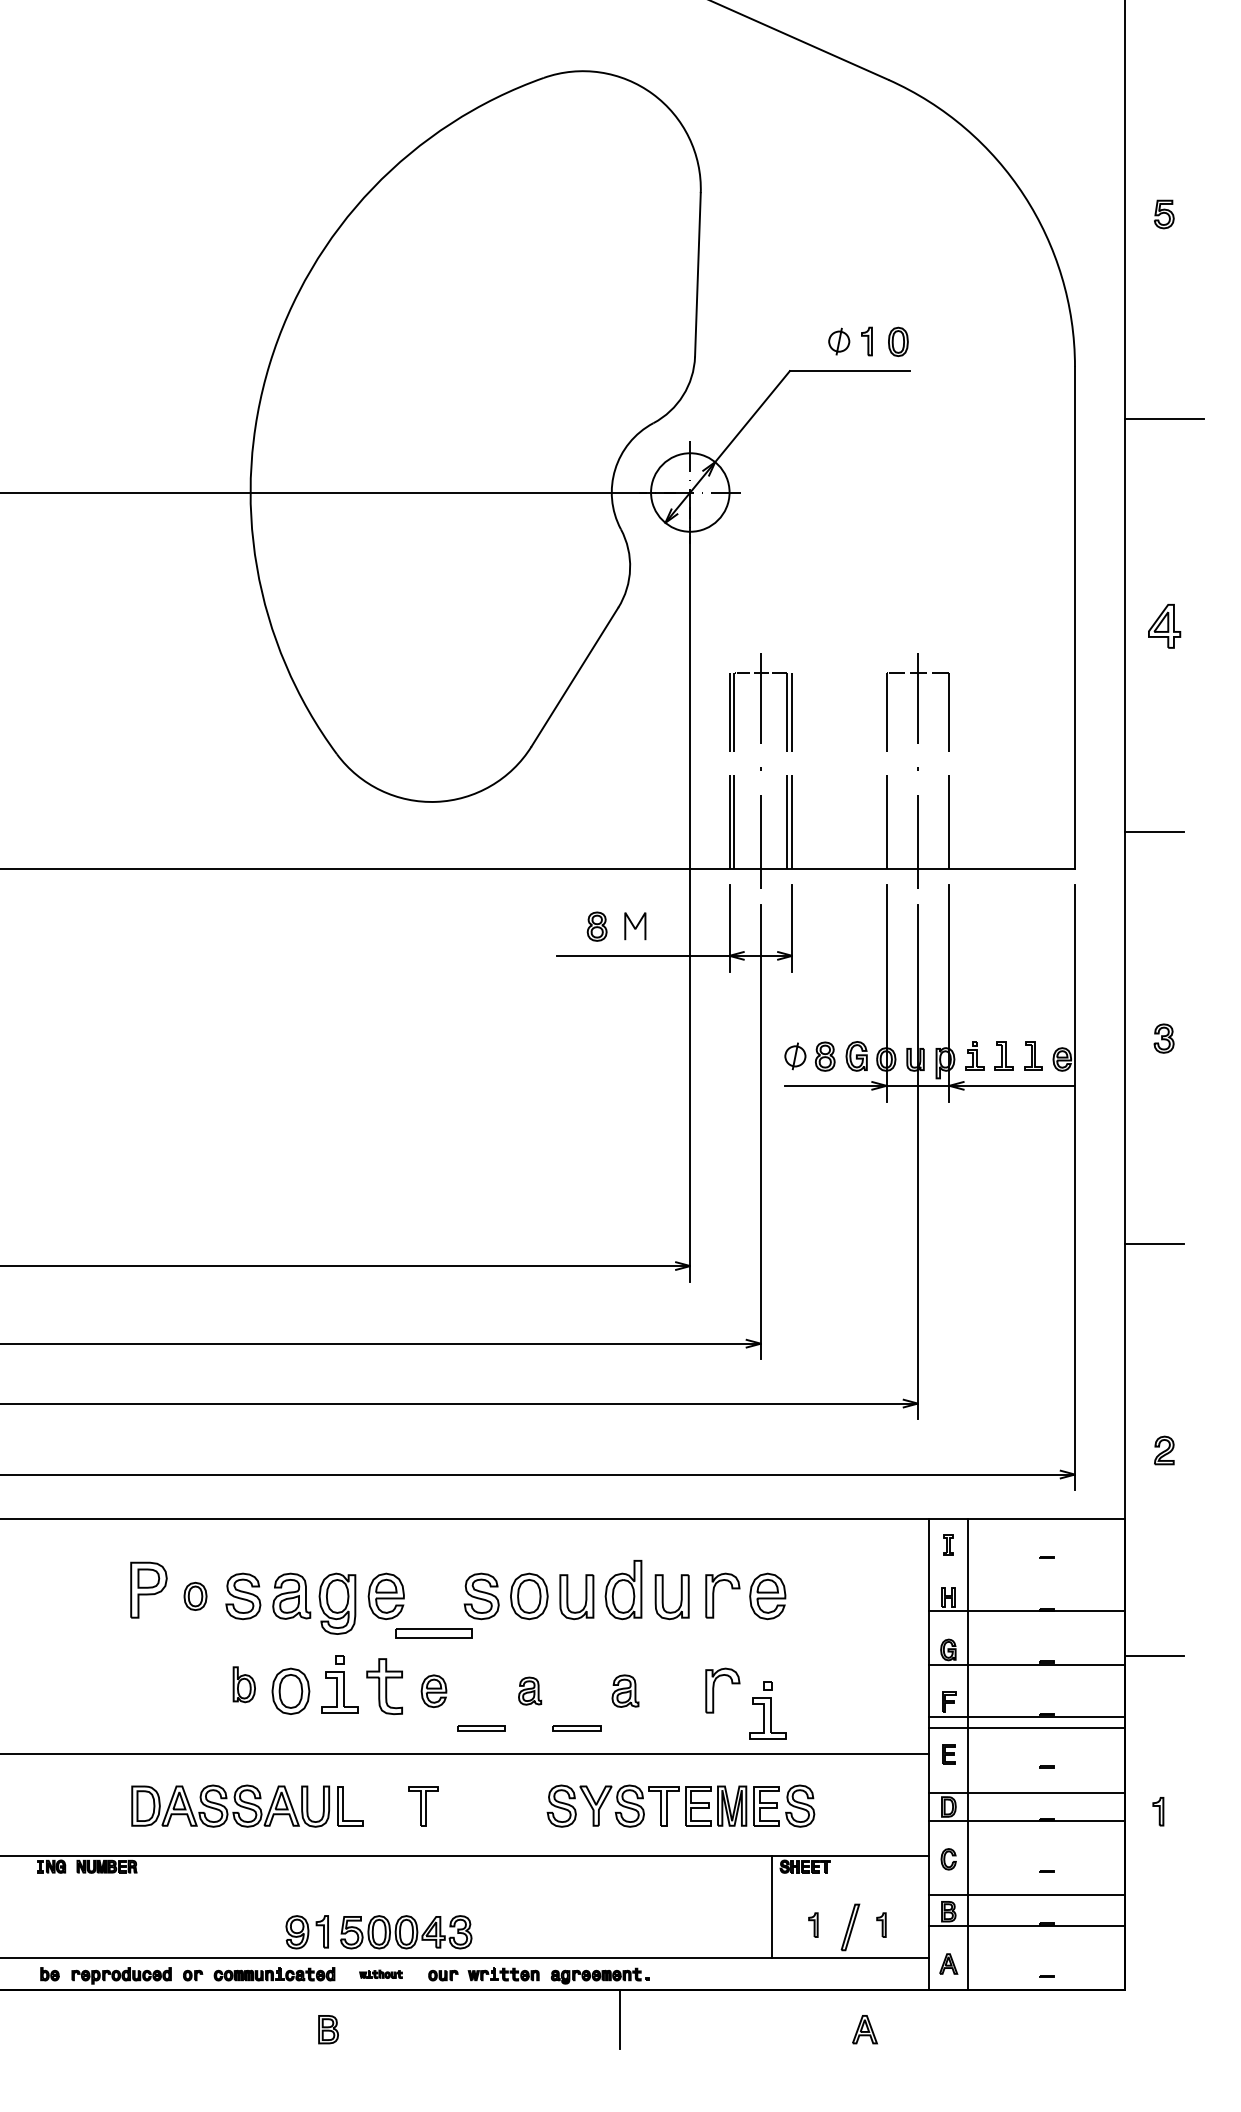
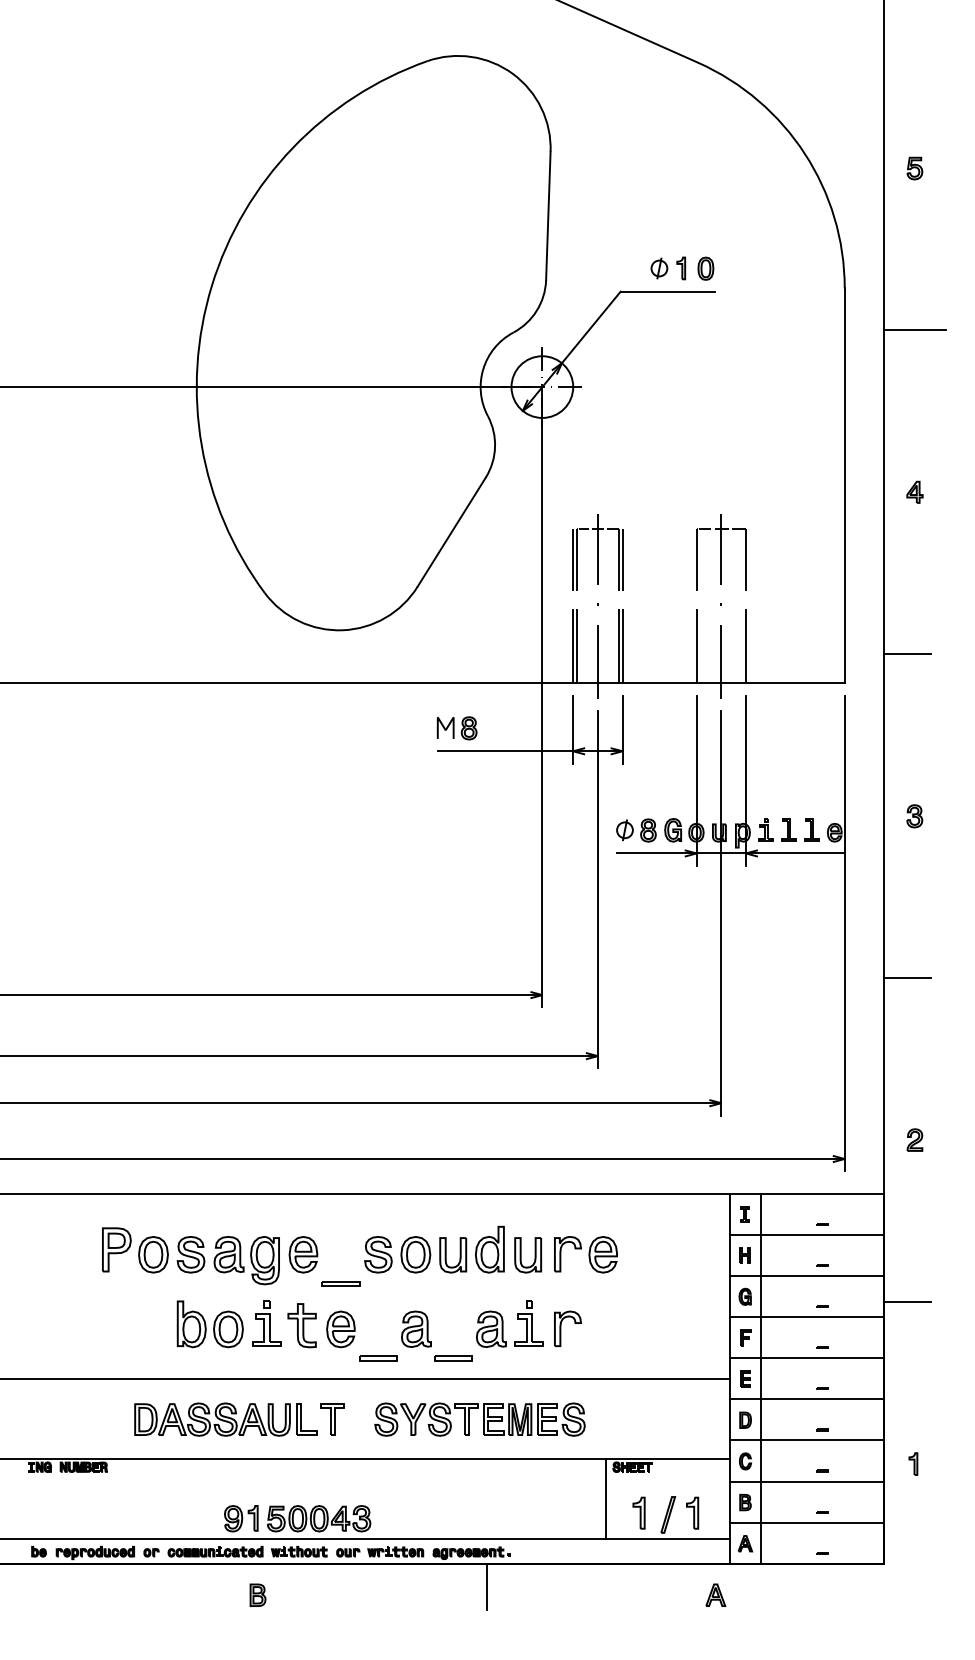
part: (1163, 626) -> (914, 492), size x0.62
line: (635, 926) -> (445, 728), moved
part: (195, 1596) -> (153, 1254), size x1.67
line: (1026, 1610) -> (806, 1234), moved
part: (433, 1633) -> (340, 1283), size x0.62
line: (1026, 1665) -> (806, 1276), moved
part: (244, 1684) -> (191, 1324), size x1.67
part: (433, 1690) -> (340, 1328), size x1.43
part: (529, 1690) -> (415, 1328), size x1.67
part: (625, 1690) -> (491, 1328), size x1.43
part: (767, 1710) -> (529, 1324), moved
line: (1026, 1716) -> (806, 1316), moved
line: (1026, 1792) -> (806, 1440), moved
part: (247, 1805) -> (225, 1419), moved
part: (680, 1805) -> (479, 1419), moved
part: (1158, 1811) -> (913, 1463), moved
line: (1026, 1821) -> (806, 1399), moved
line: (1026, 1895) -> (806, 1522), moved
part: (813, 1924) -> (639, 1512), size x1.67
part: (881, 1924) -> (692, 1512), size x1.67
line: (1026, 1926) -> (806, 1481), moved
part: (380, 1974) -> (298, 1551), size x1.67
part: (864, 2029) -> (715, 1595), moved

